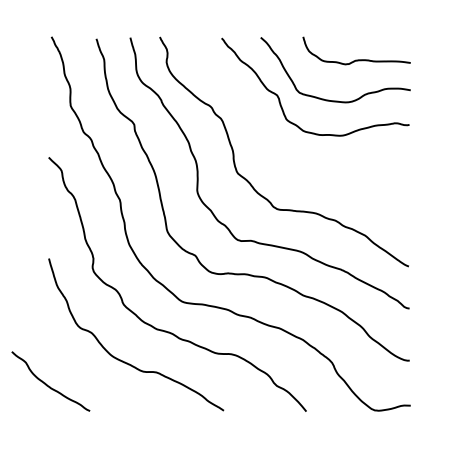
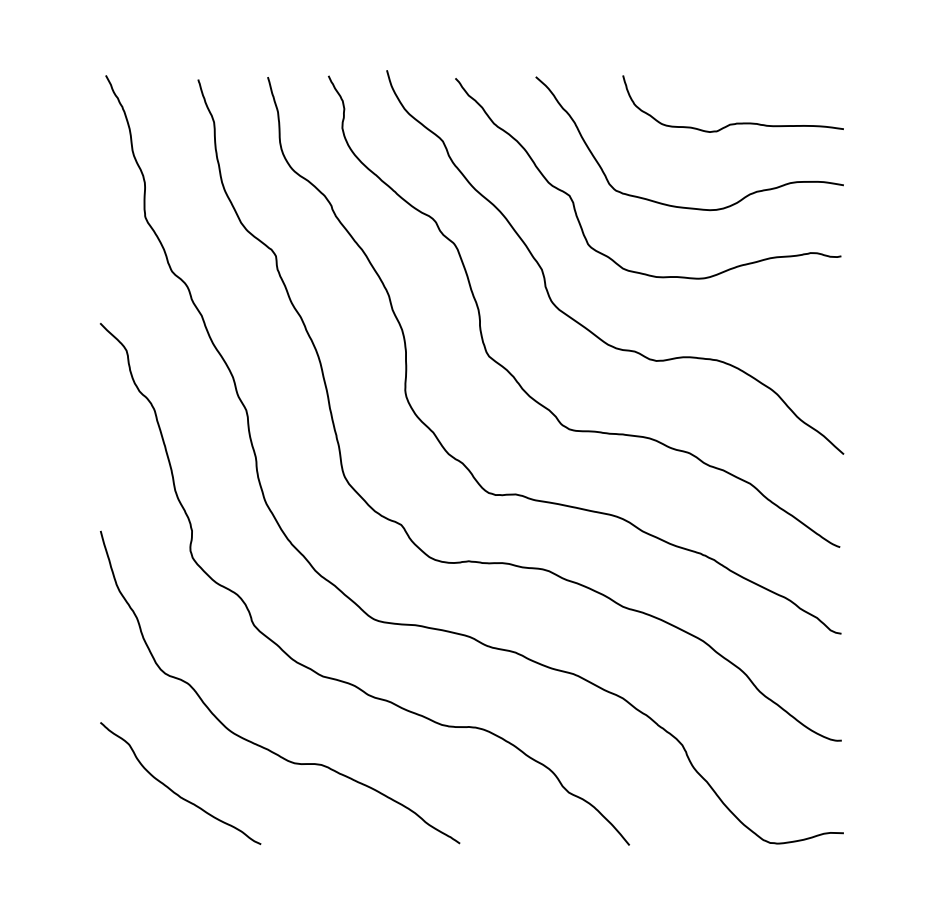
curve: (279, 154) -> (574, 317), added
curve: (47, 384) -> (173, 789), moved

